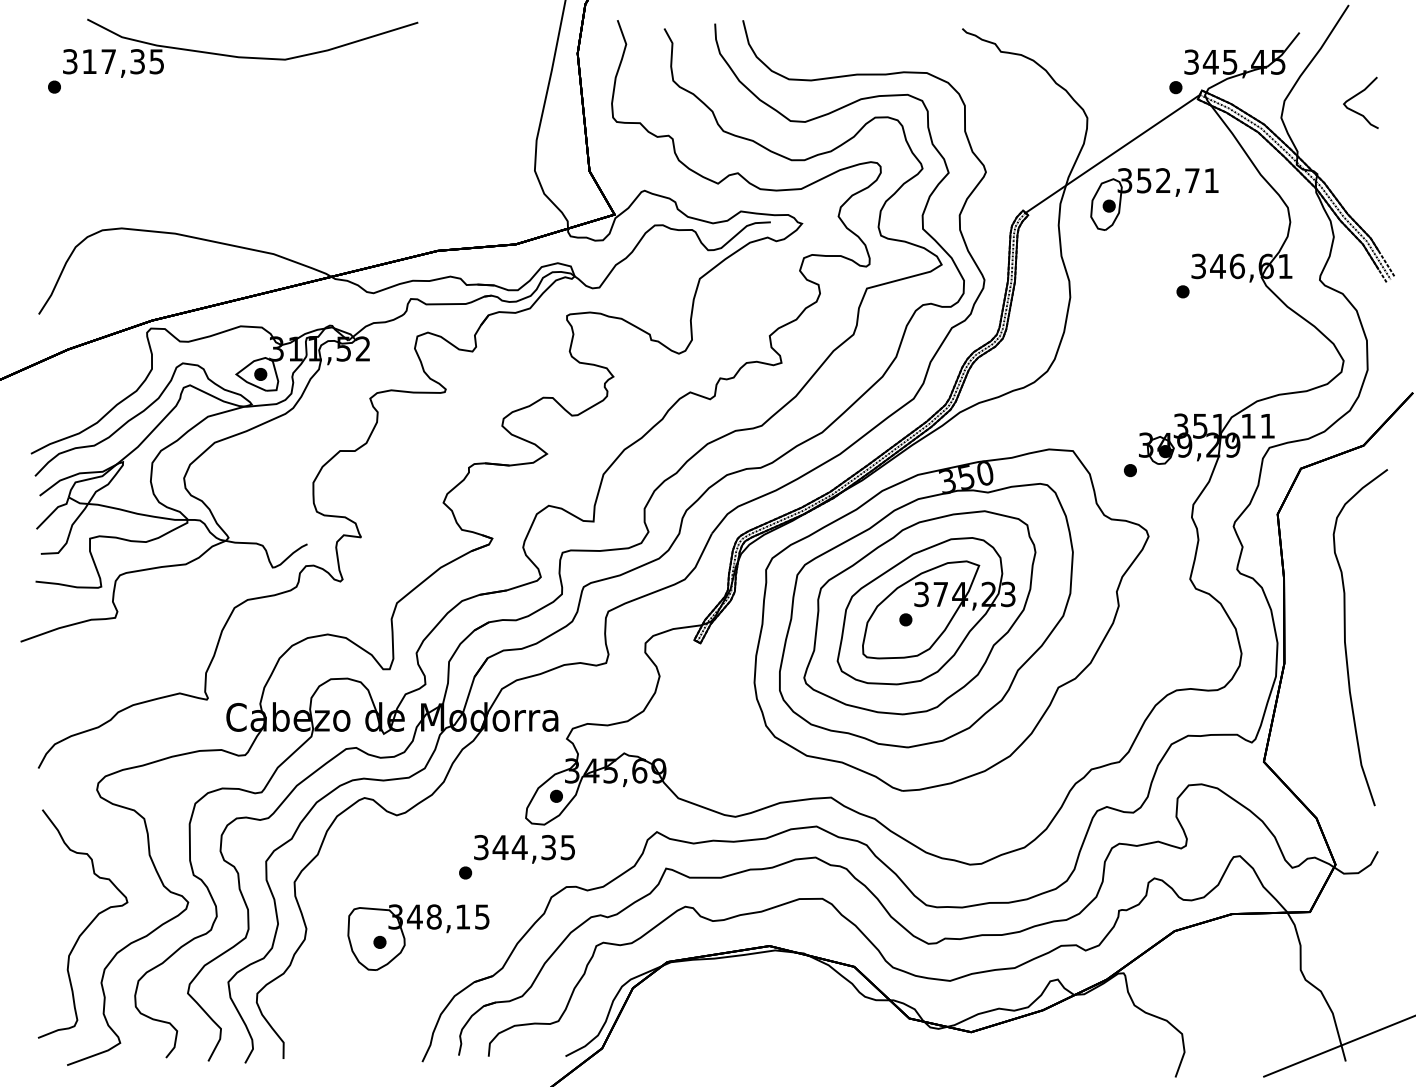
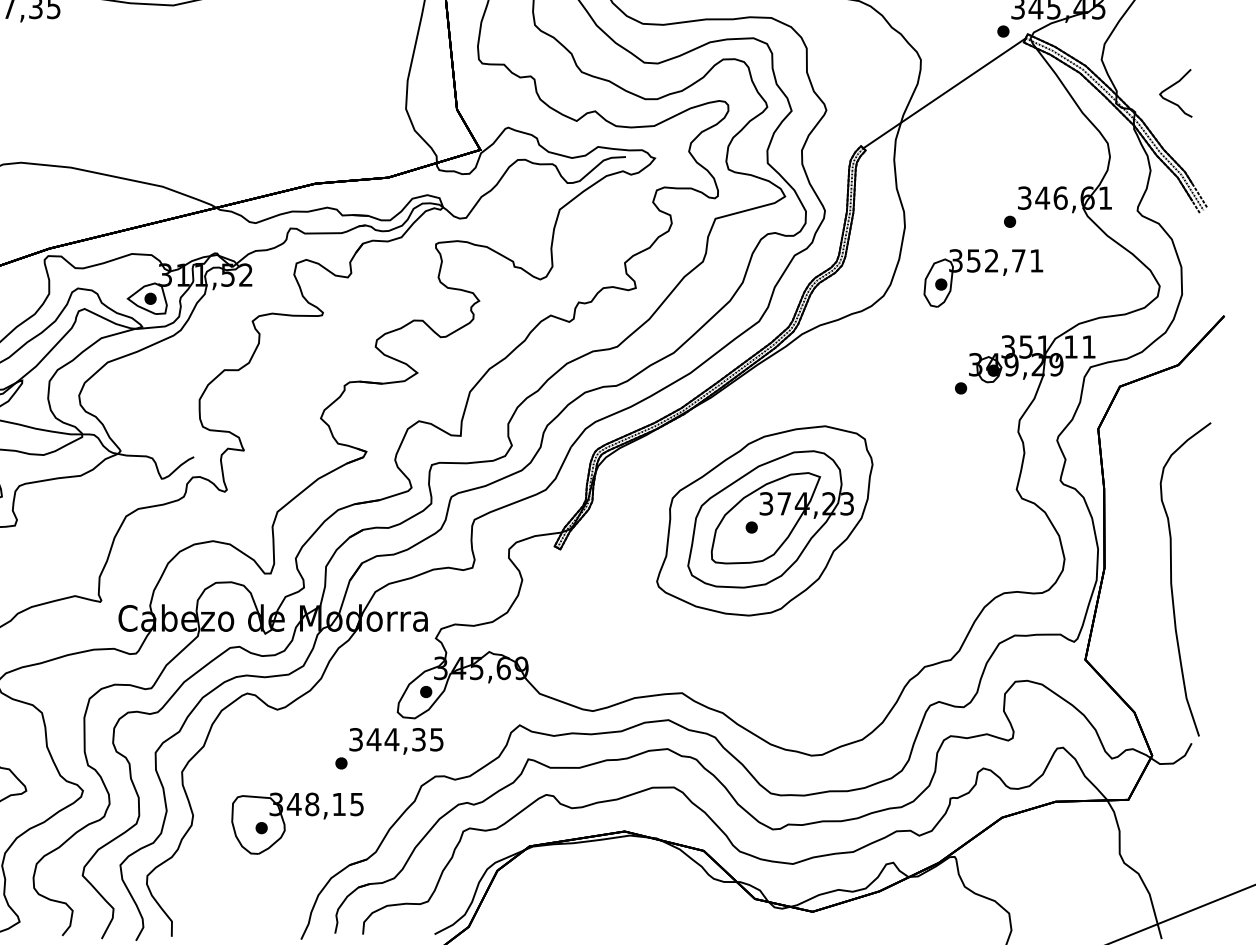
curve: (1356, 96) -> (1171, 87), moved
part: (1156, 192) -> (985, 271), moved
part: (951, 619) -> (794, 527), removed
curve: (1345, 637) -> (1171, 579), moved

